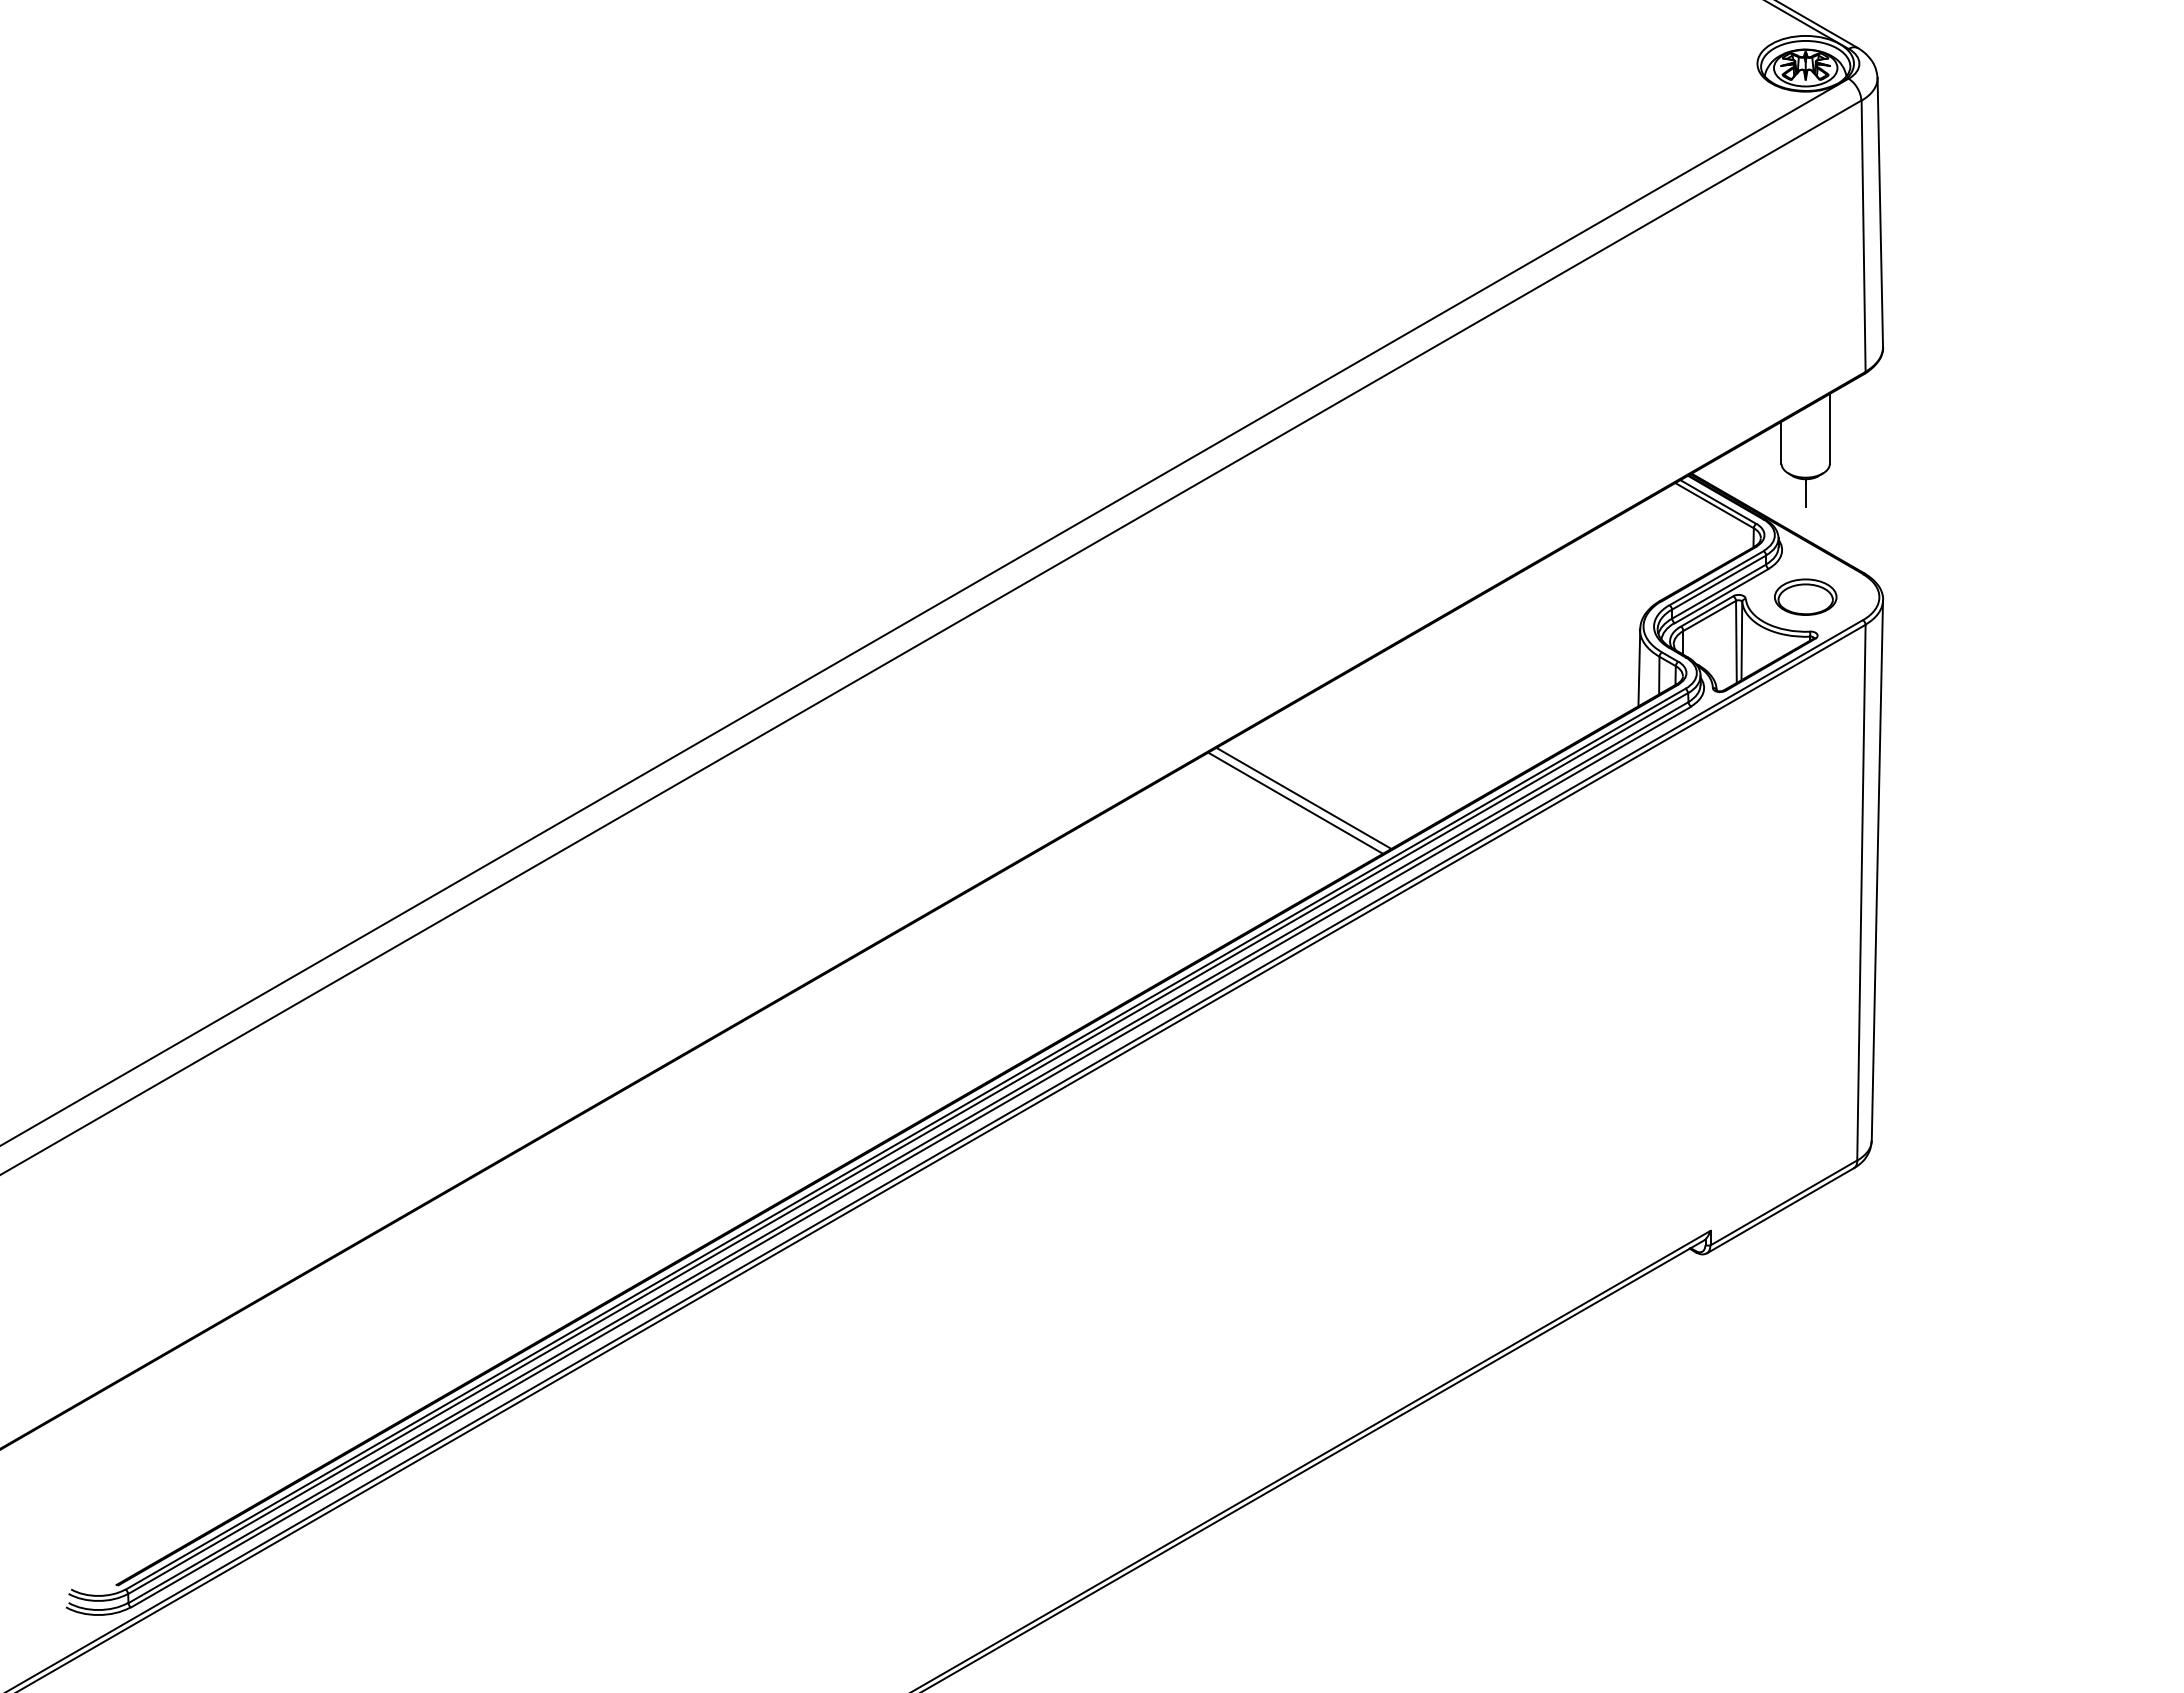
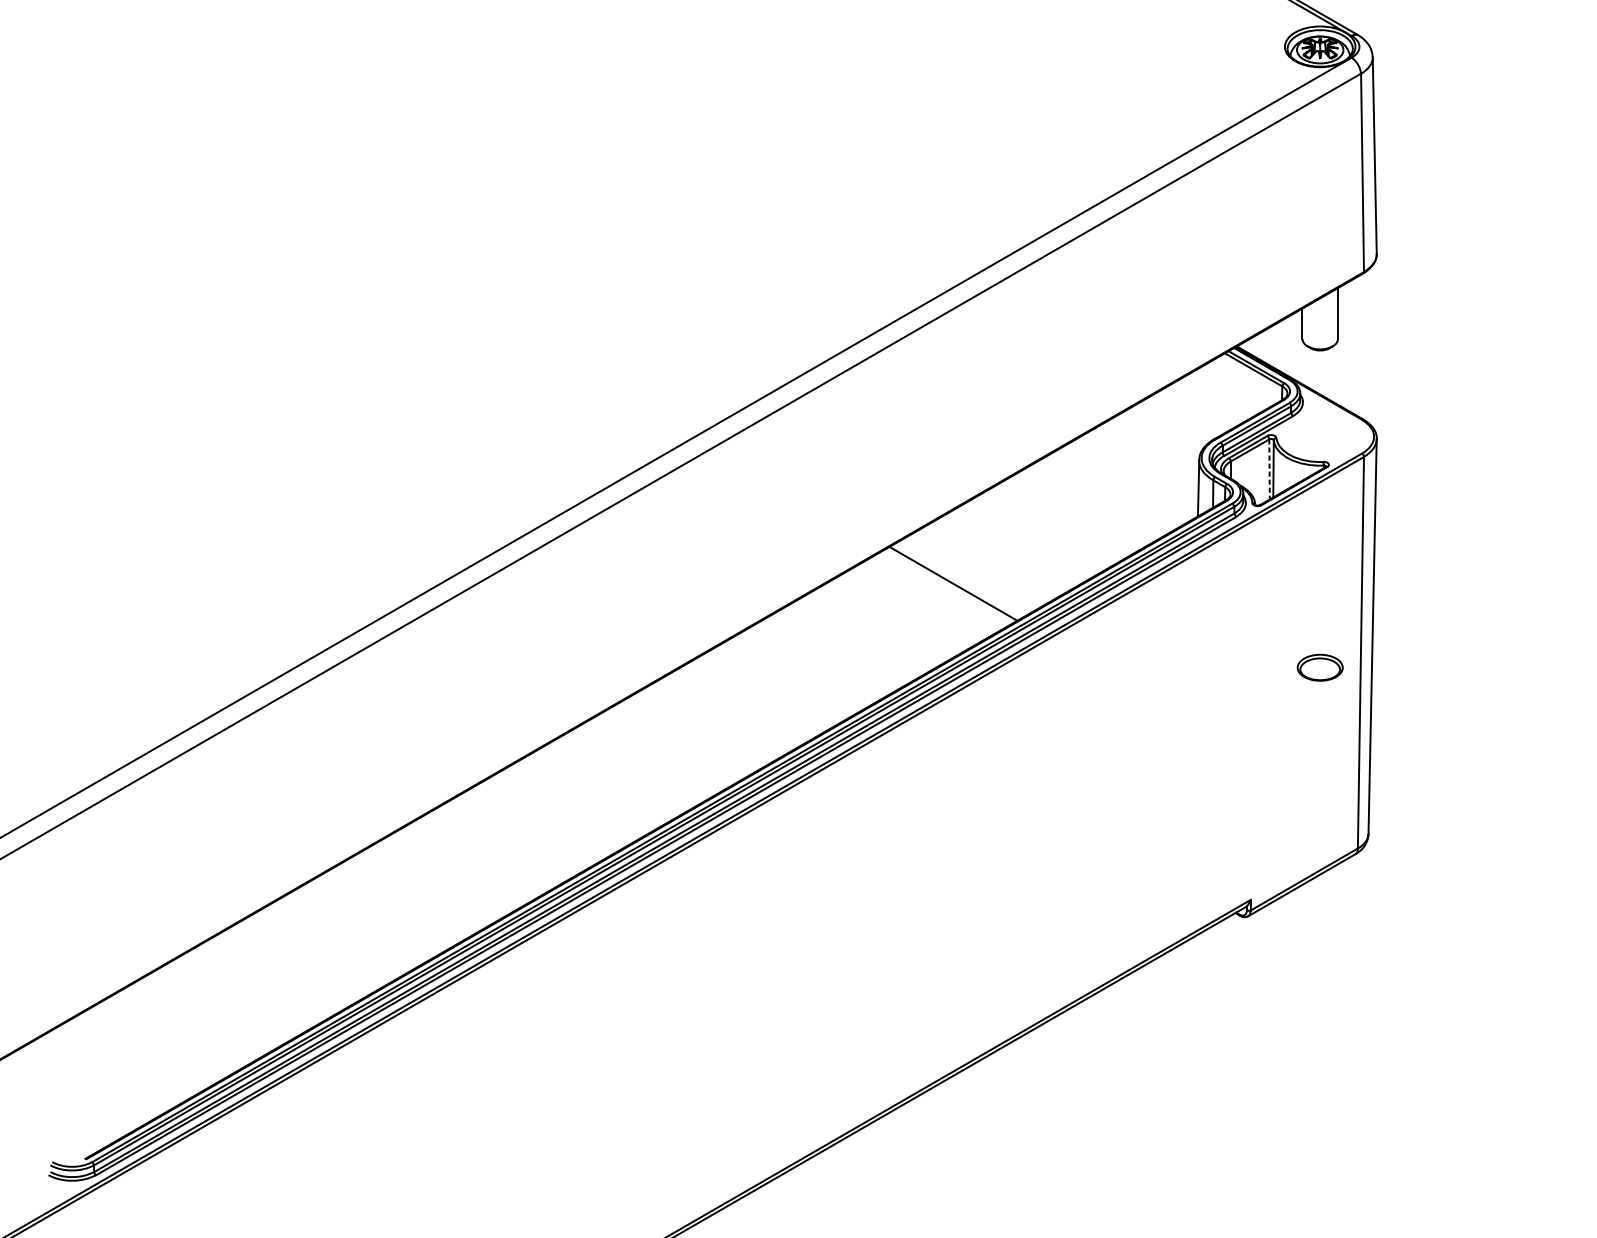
line: (1805, 493) -> (1320, 360), removed
part: (1805, 596) -> (1320, 667), moved
line: (1736, 642) -> (1269, 469), solid -> dashed
line: (1295, 802) -> (947, 586), removed

